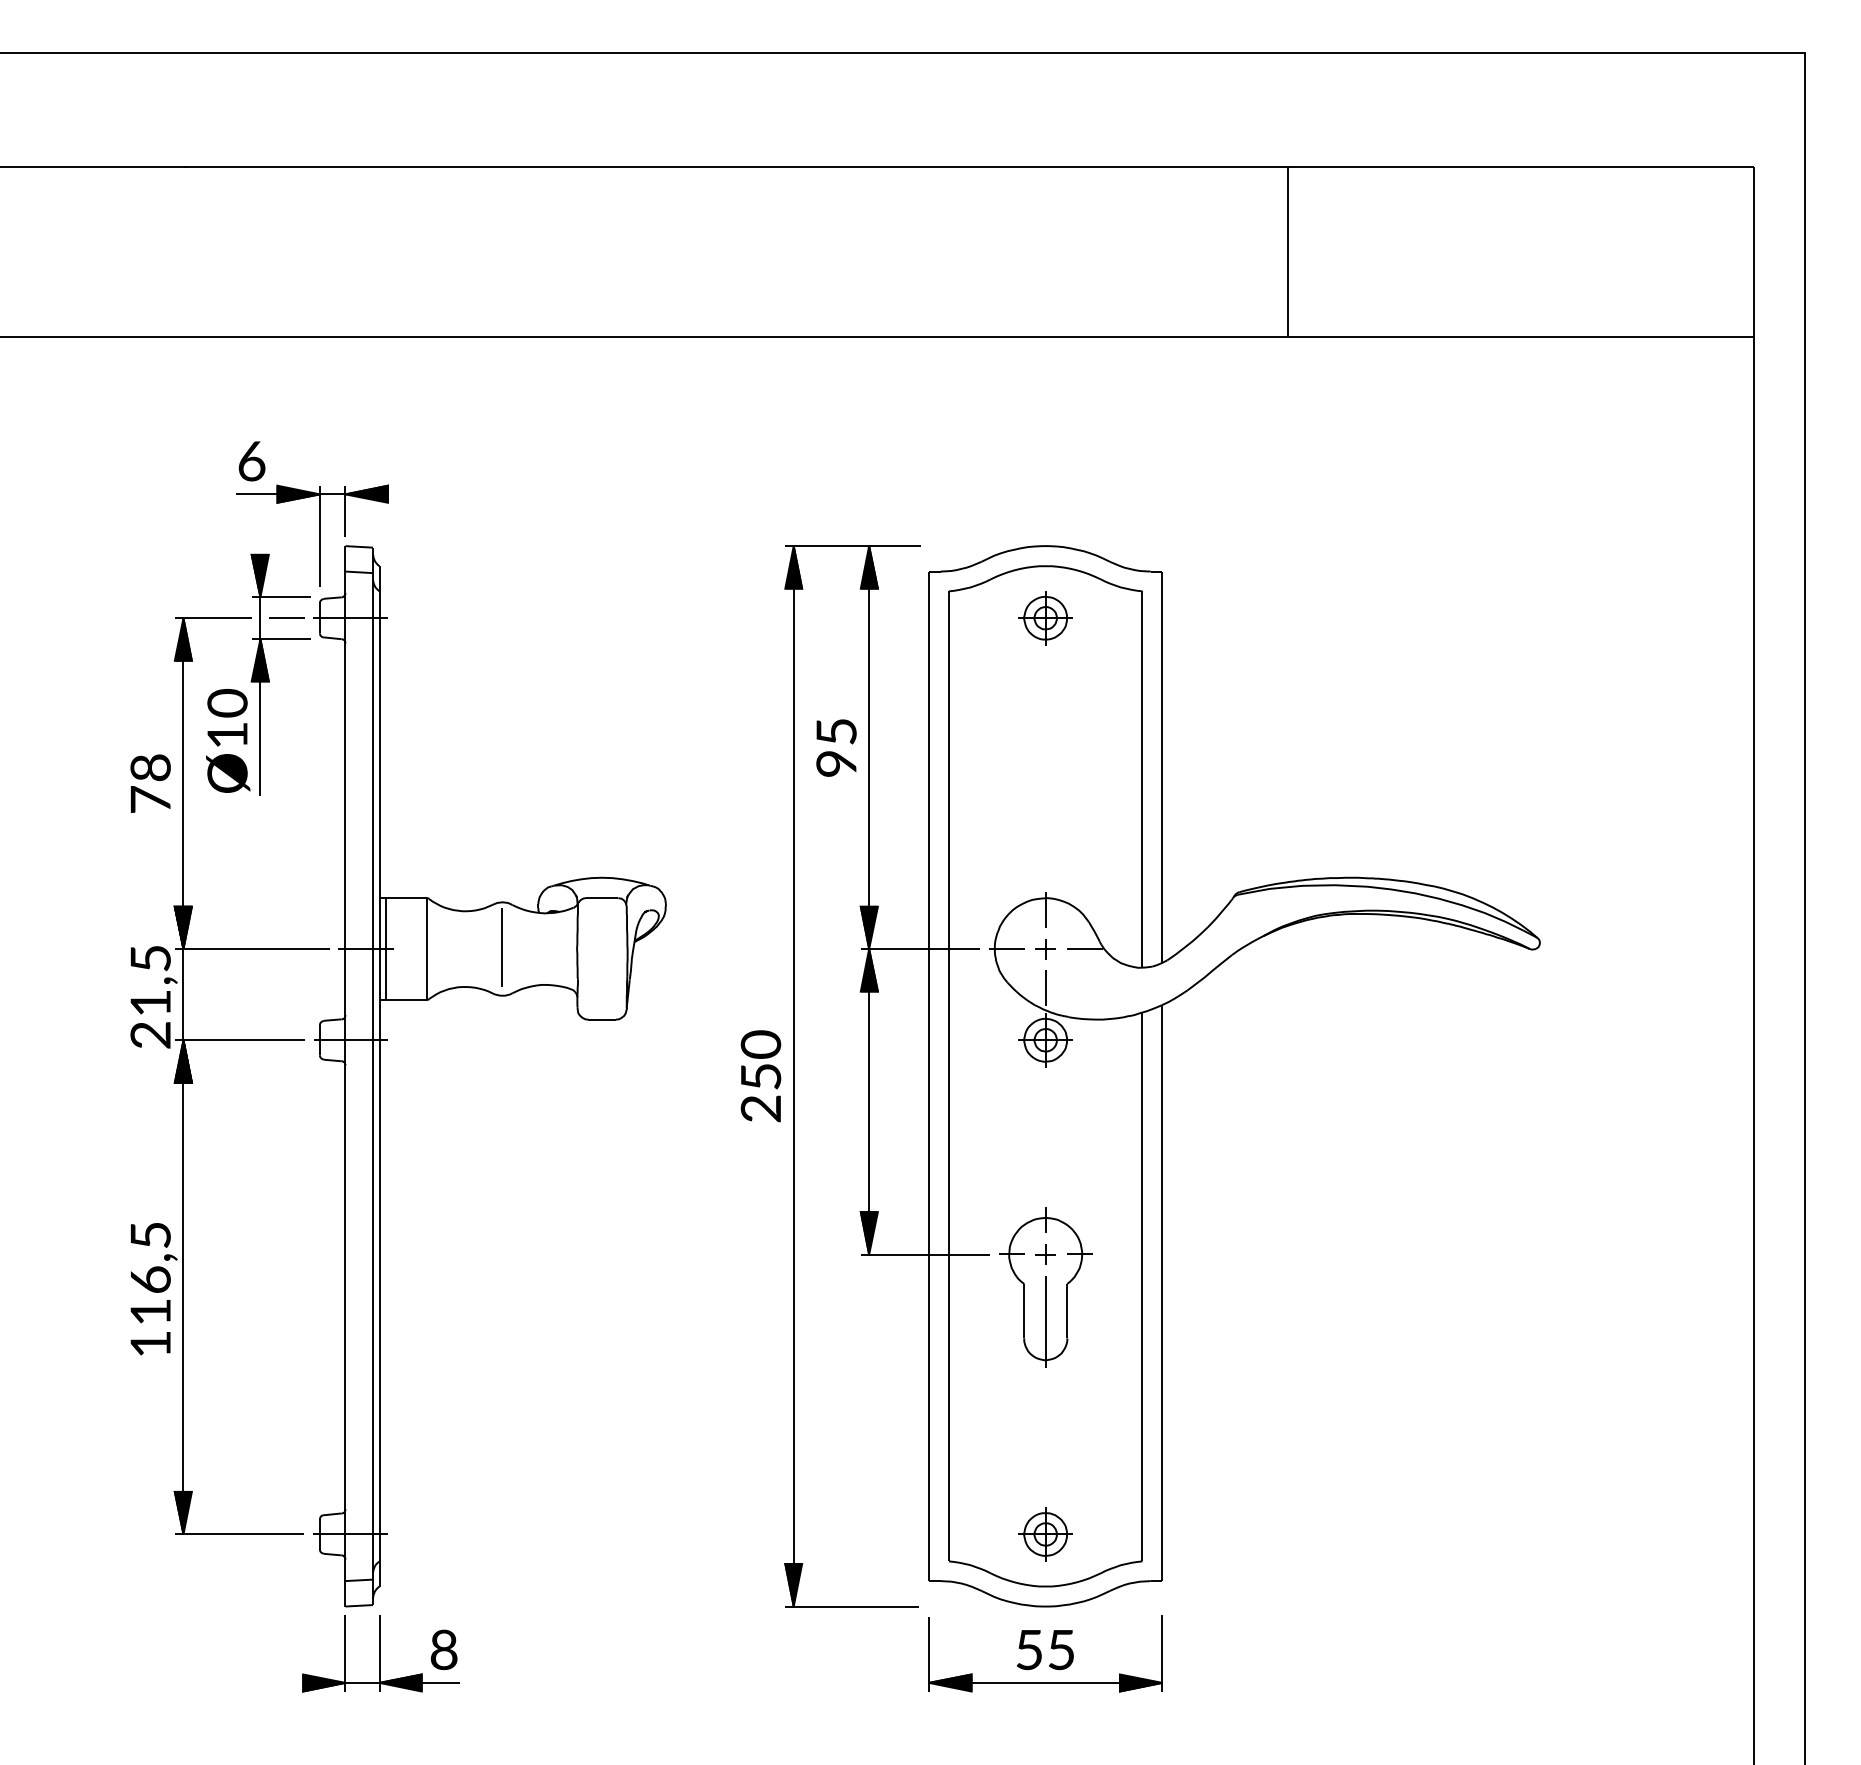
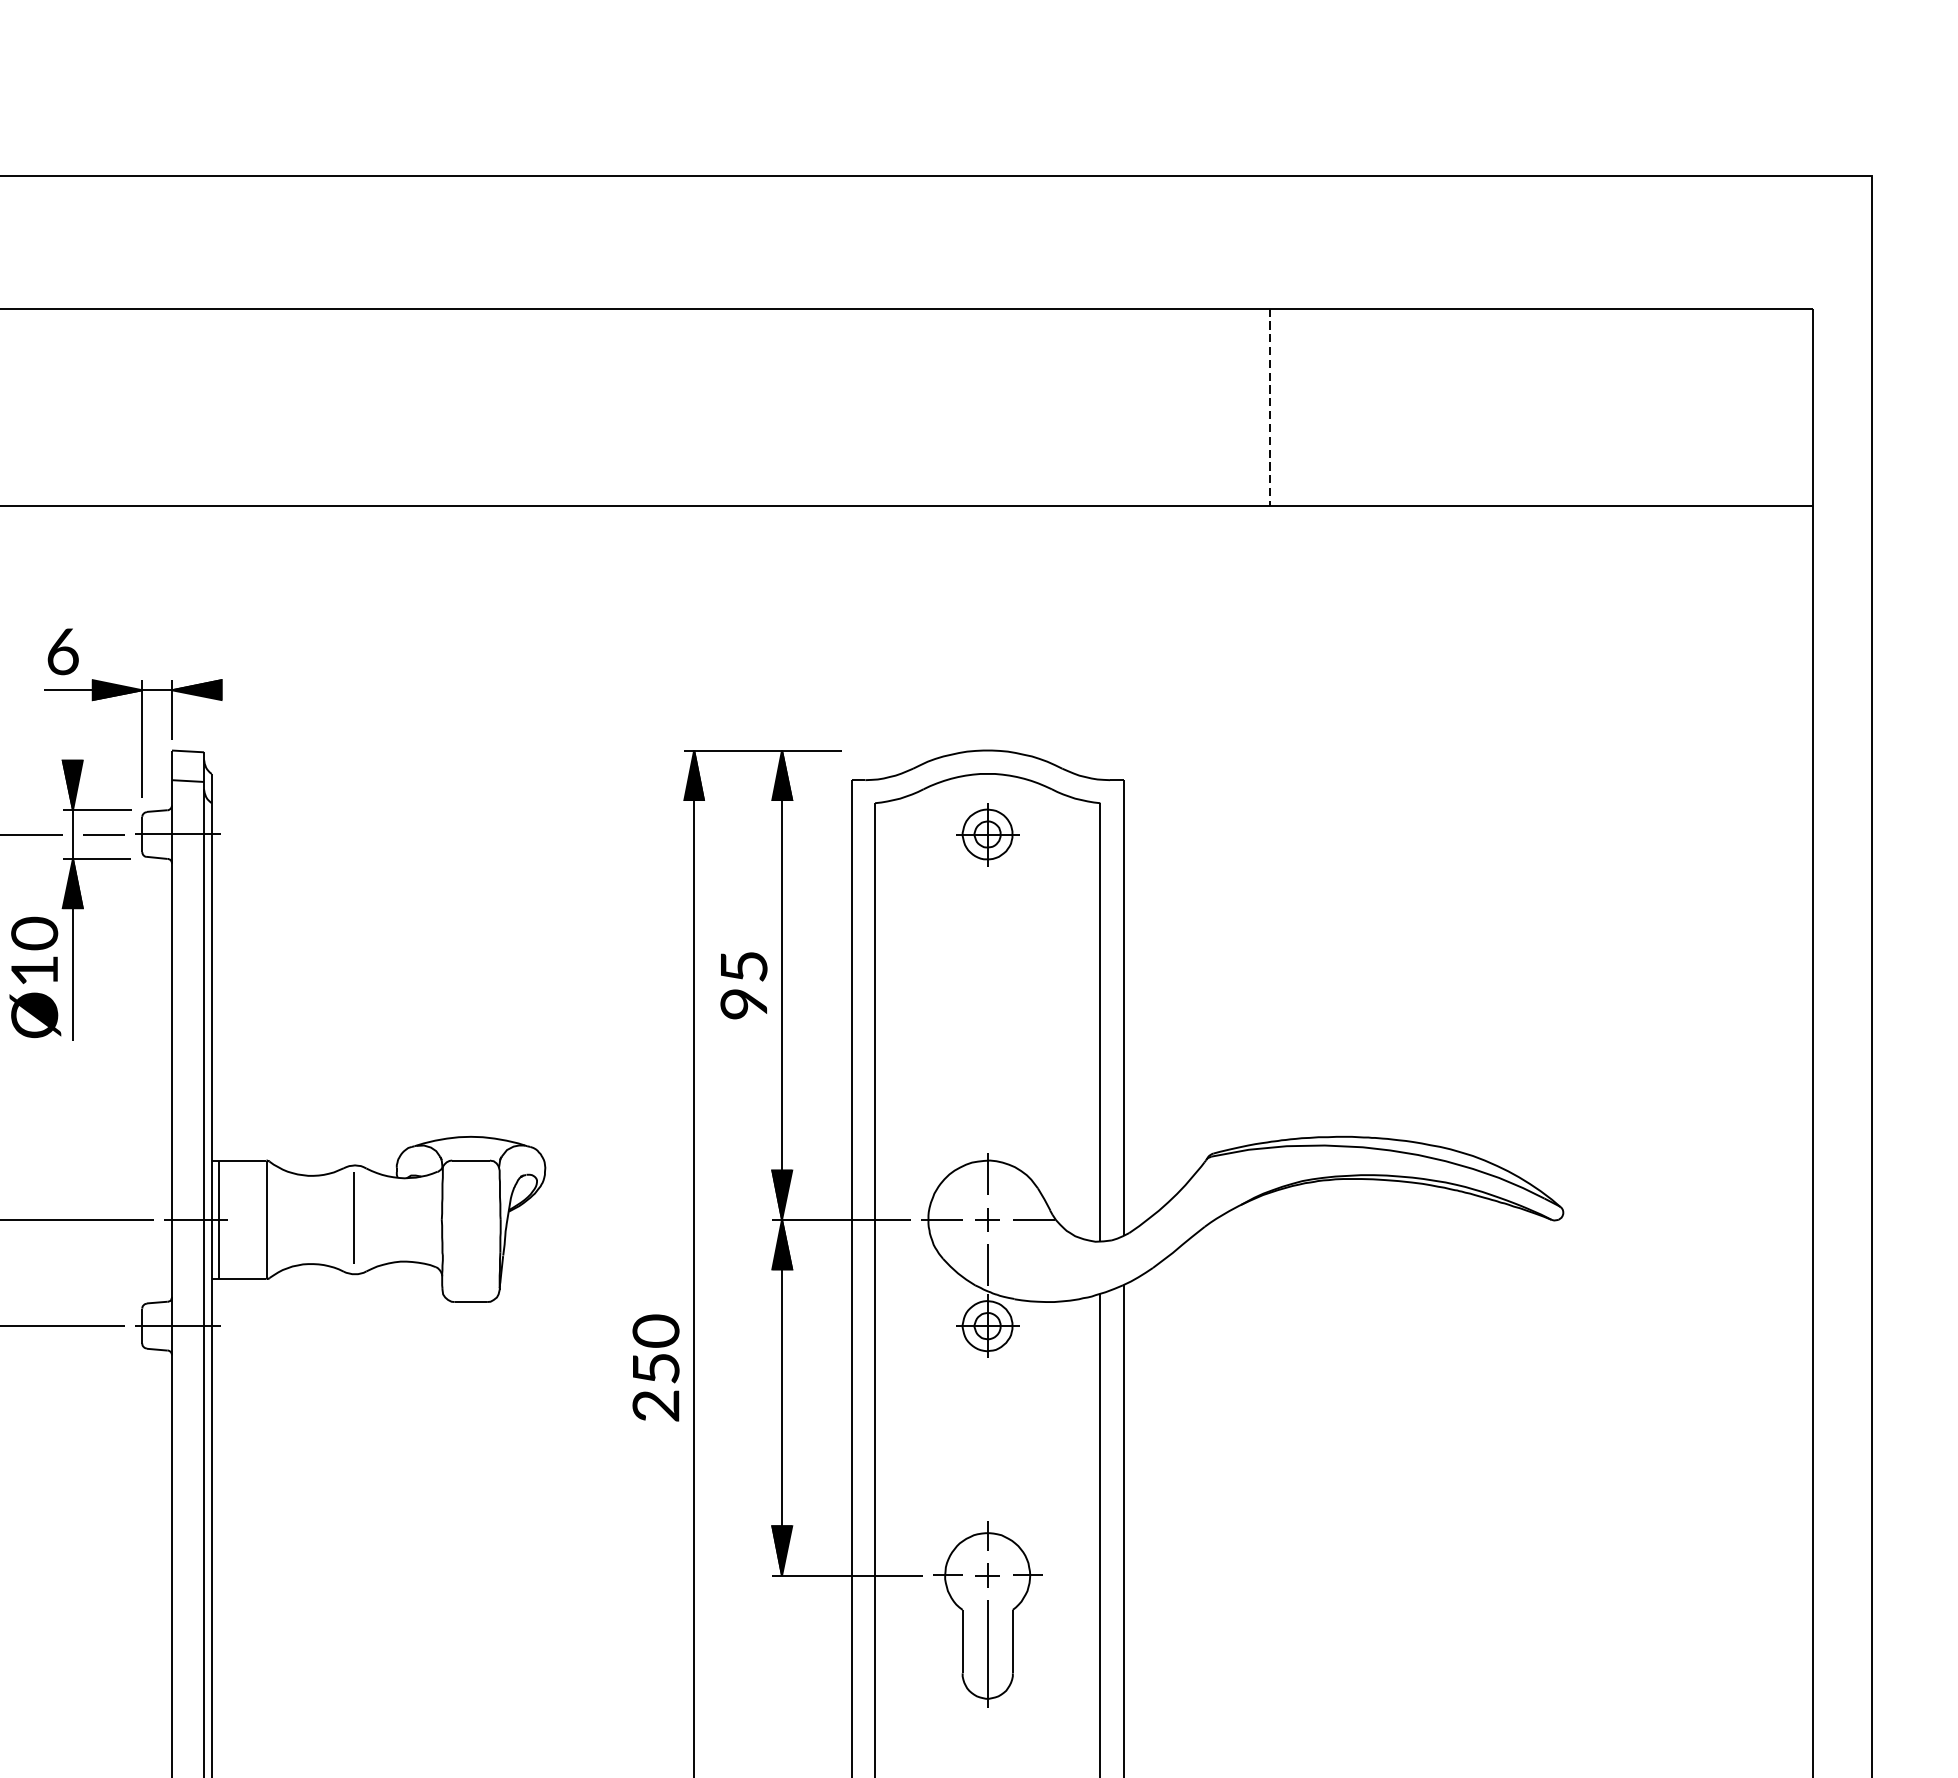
line: (1287, 251) -> (1269, 407), solid -> dashed

